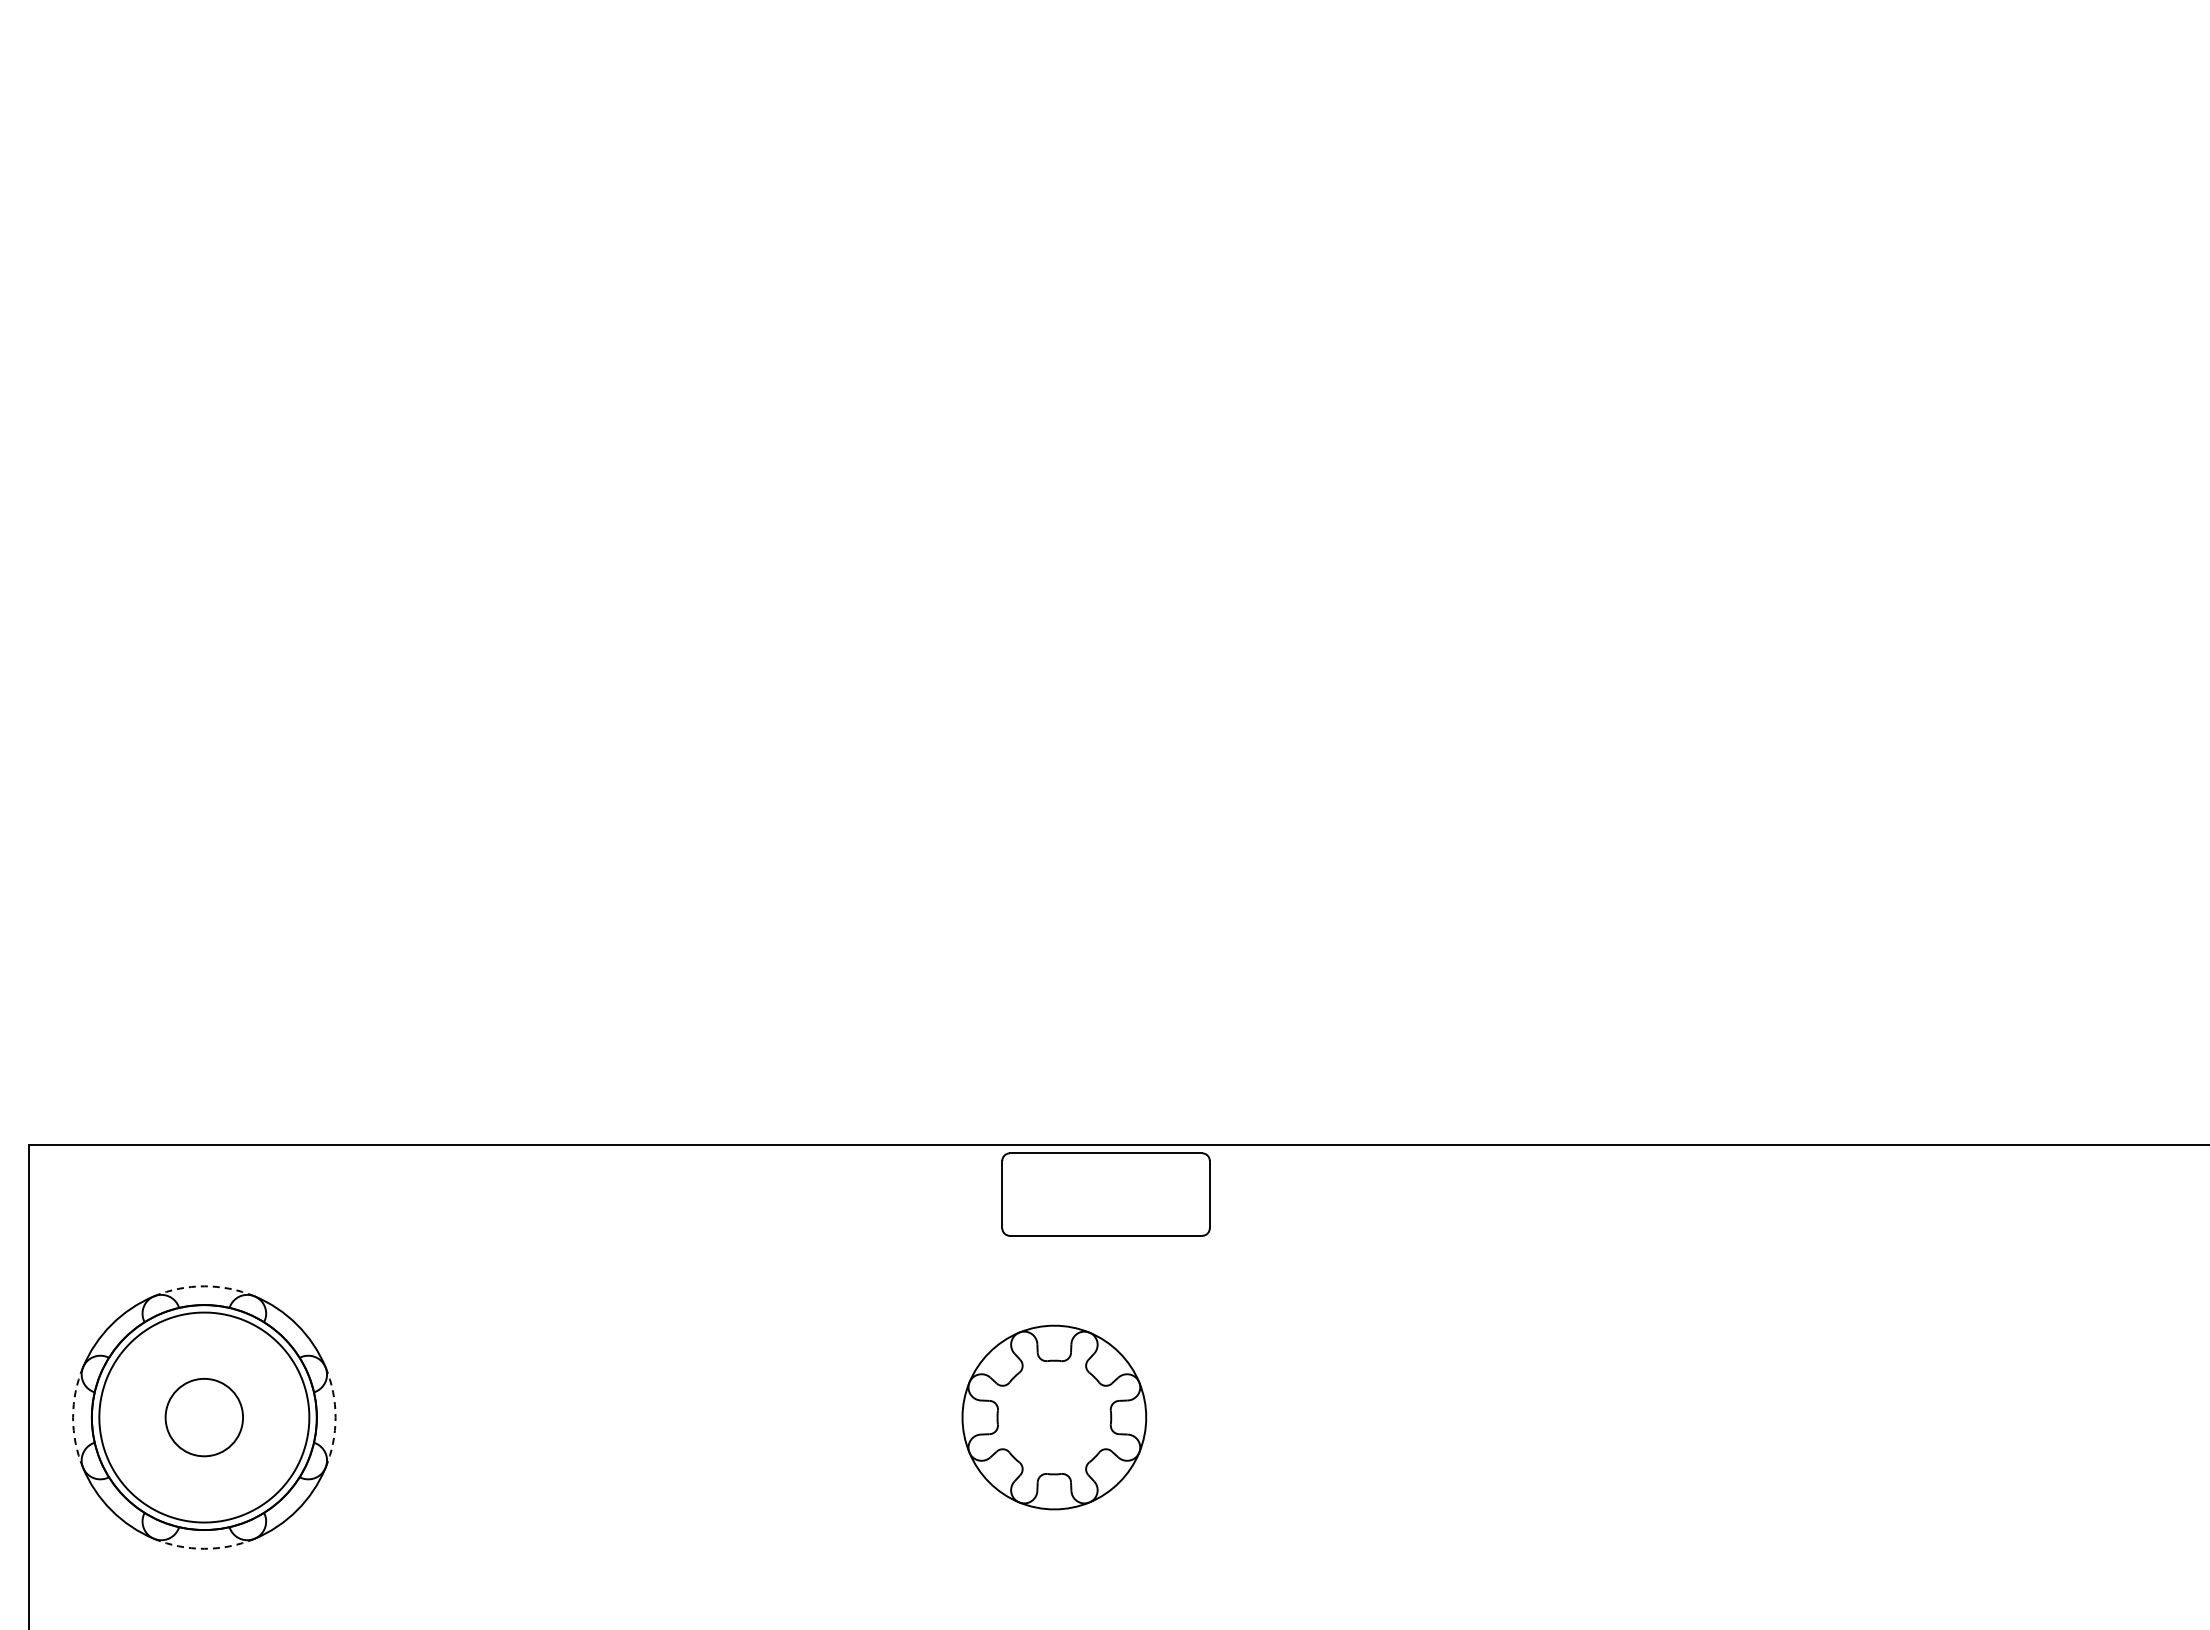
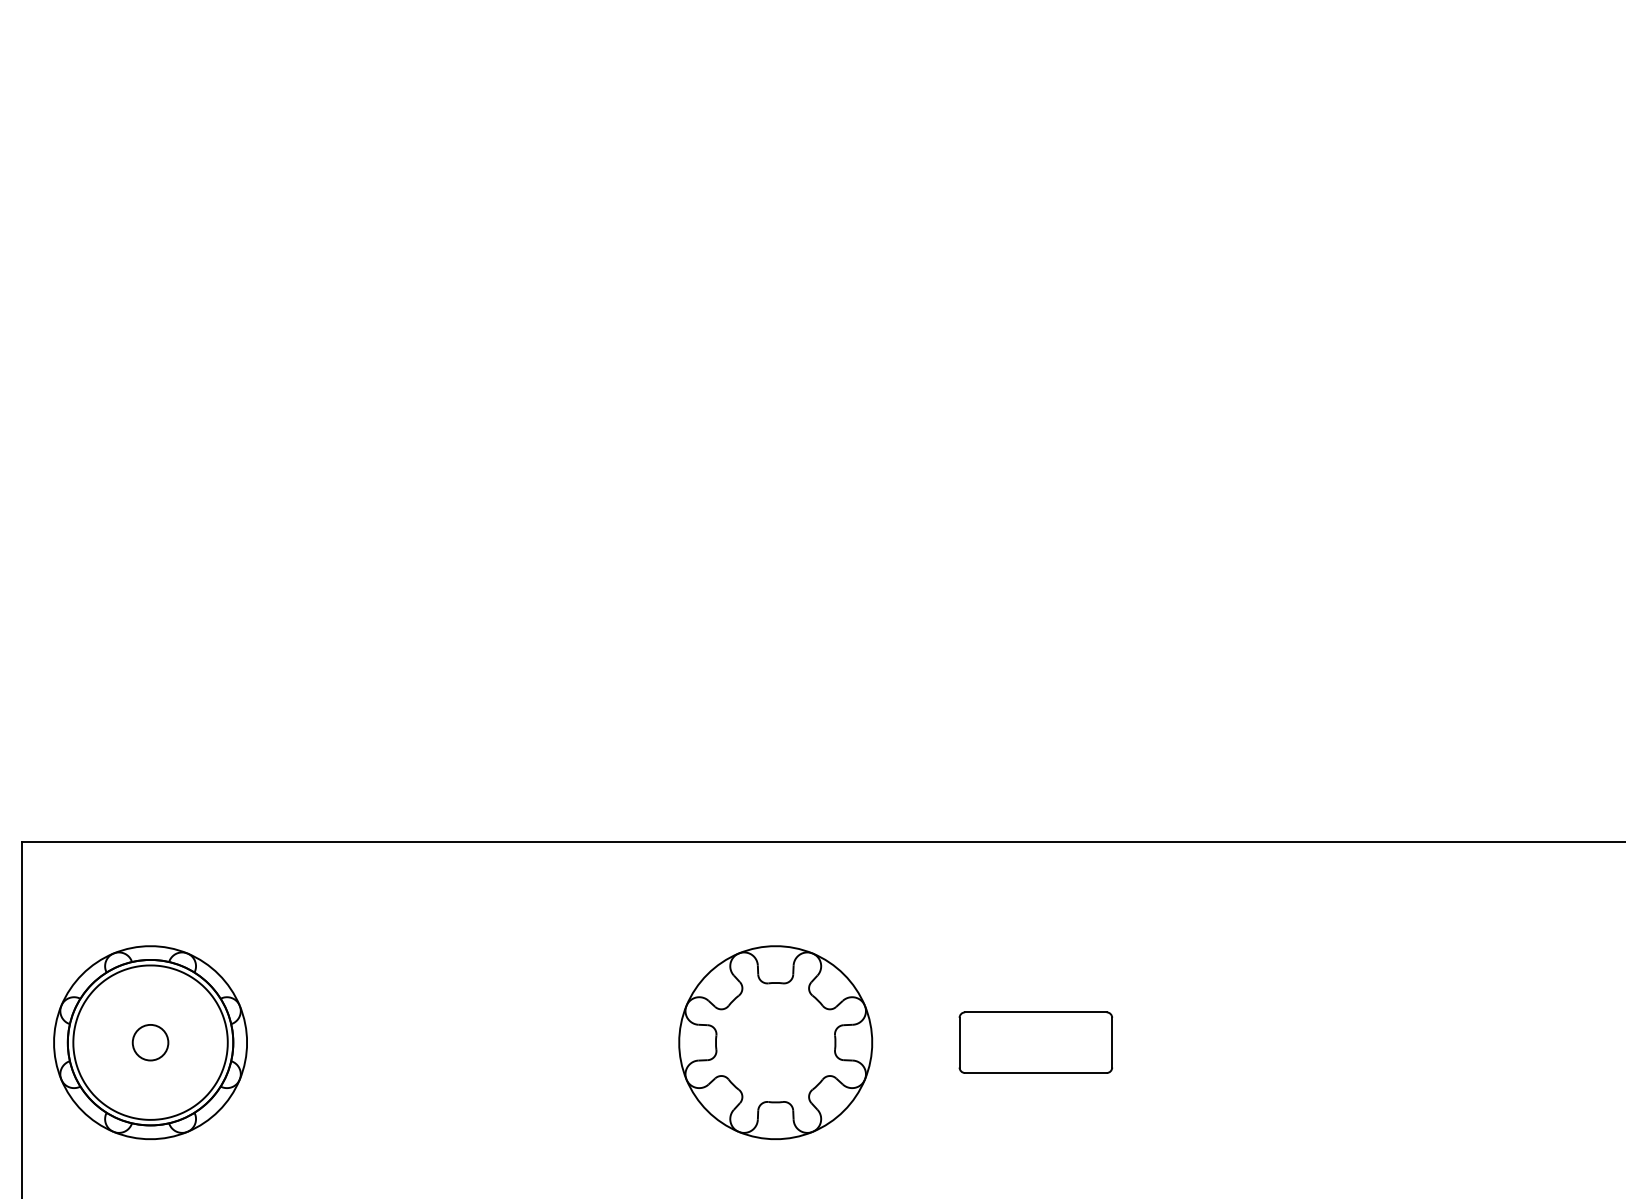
part: (1105, 1194) -> (1035, 1042), moved
arc: (204, 1286) -> (150, 946), dashed -> solid
arc: (73, 1417) -> (54, 1042), dashed -> solid
circle: (204, 1417) -> (150, 1042), size x0.62
arc: (335, 1417) -> (247, 1042), dashed -> solid
part: (1054, 1417) -> (775, 1042), size x1.43
arc: (204, 1548) -> (150, 1138), dashed -> solid

